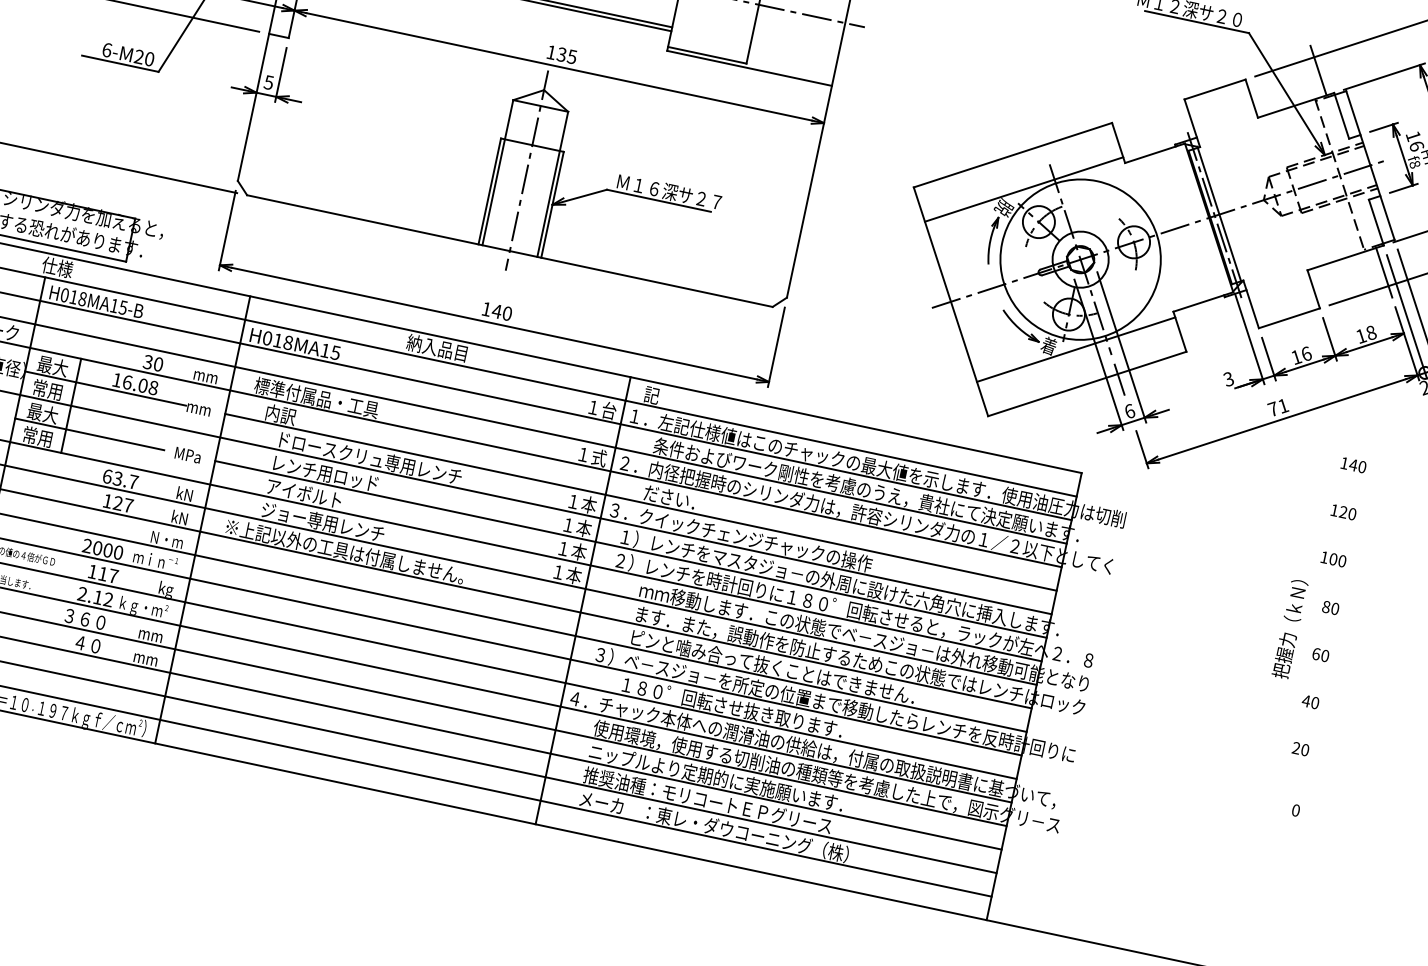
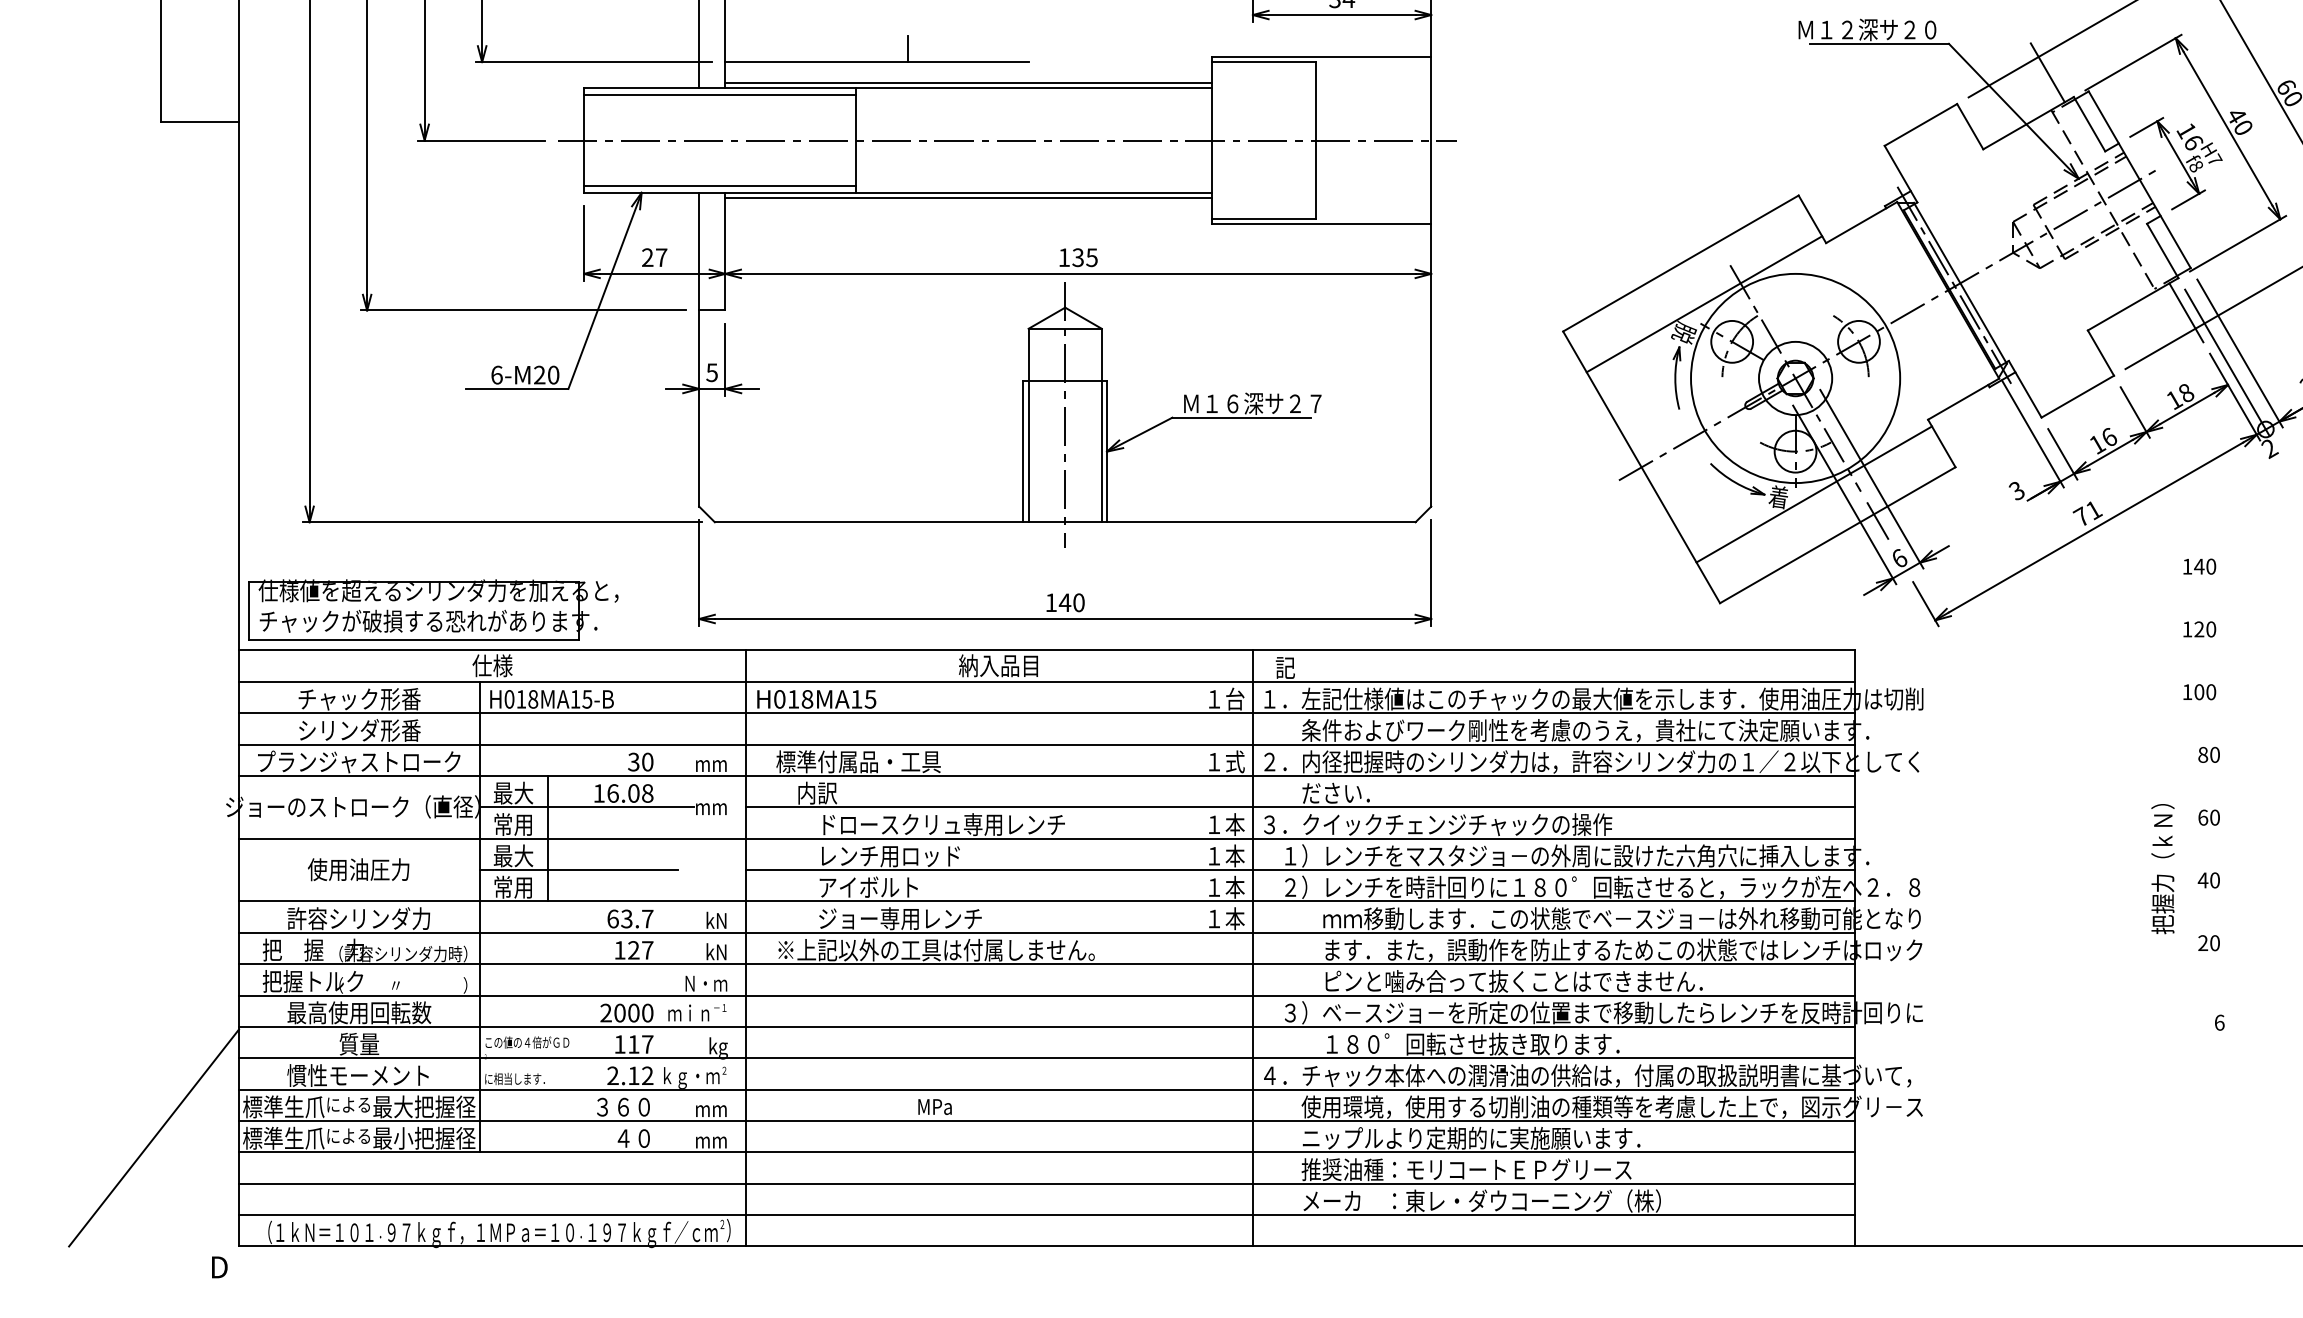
text: (187, 454) -> (934, 1106), moved
text: (1289, 629) -> (2162, 869), moved
text: (1295, 810) -> (2219, 1022), 0 -> 6

